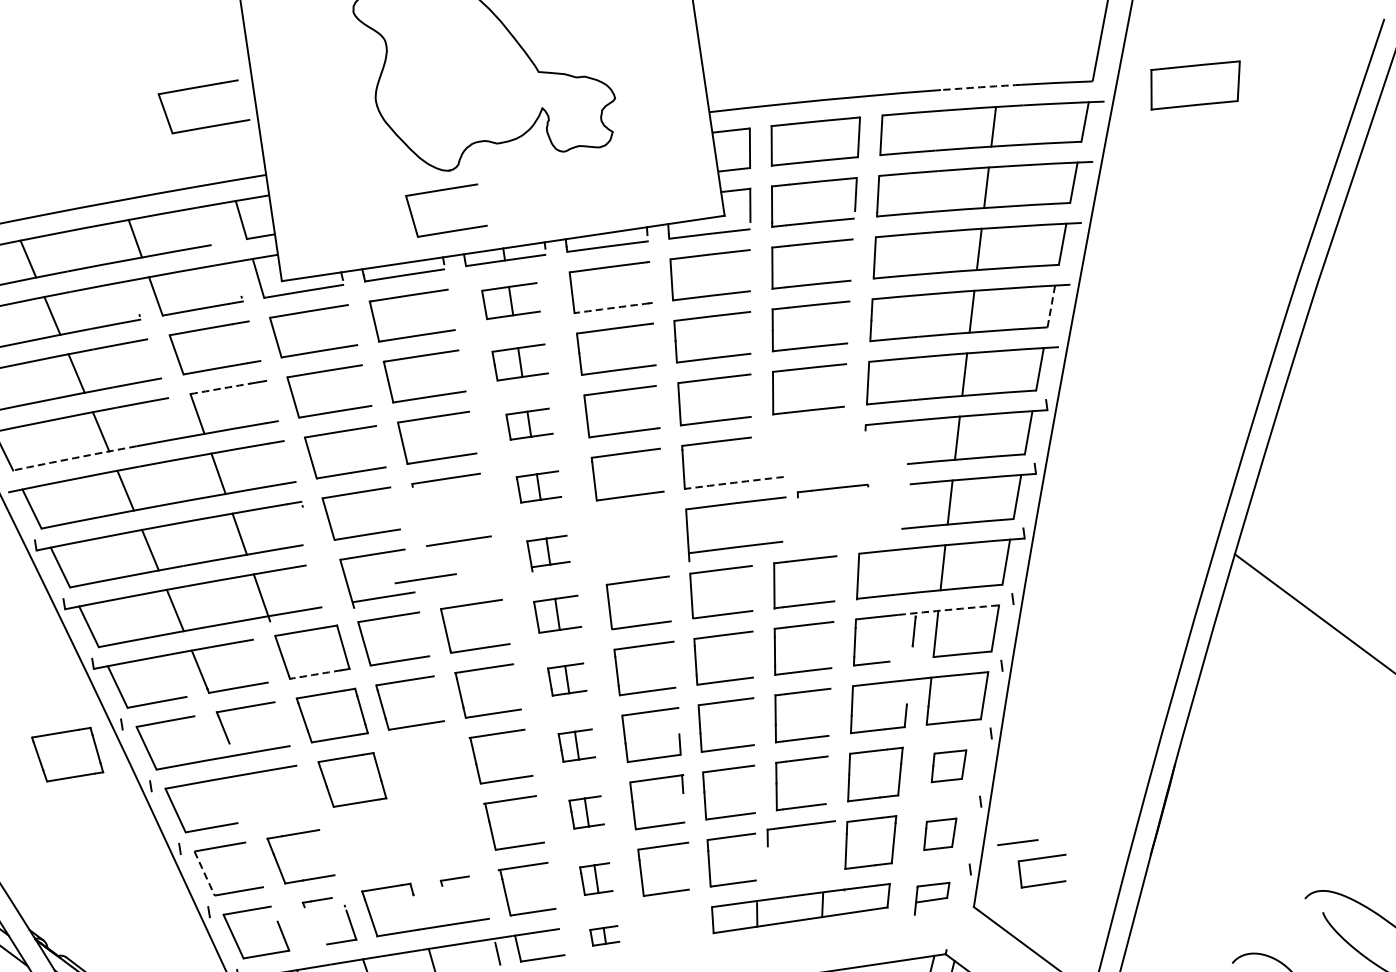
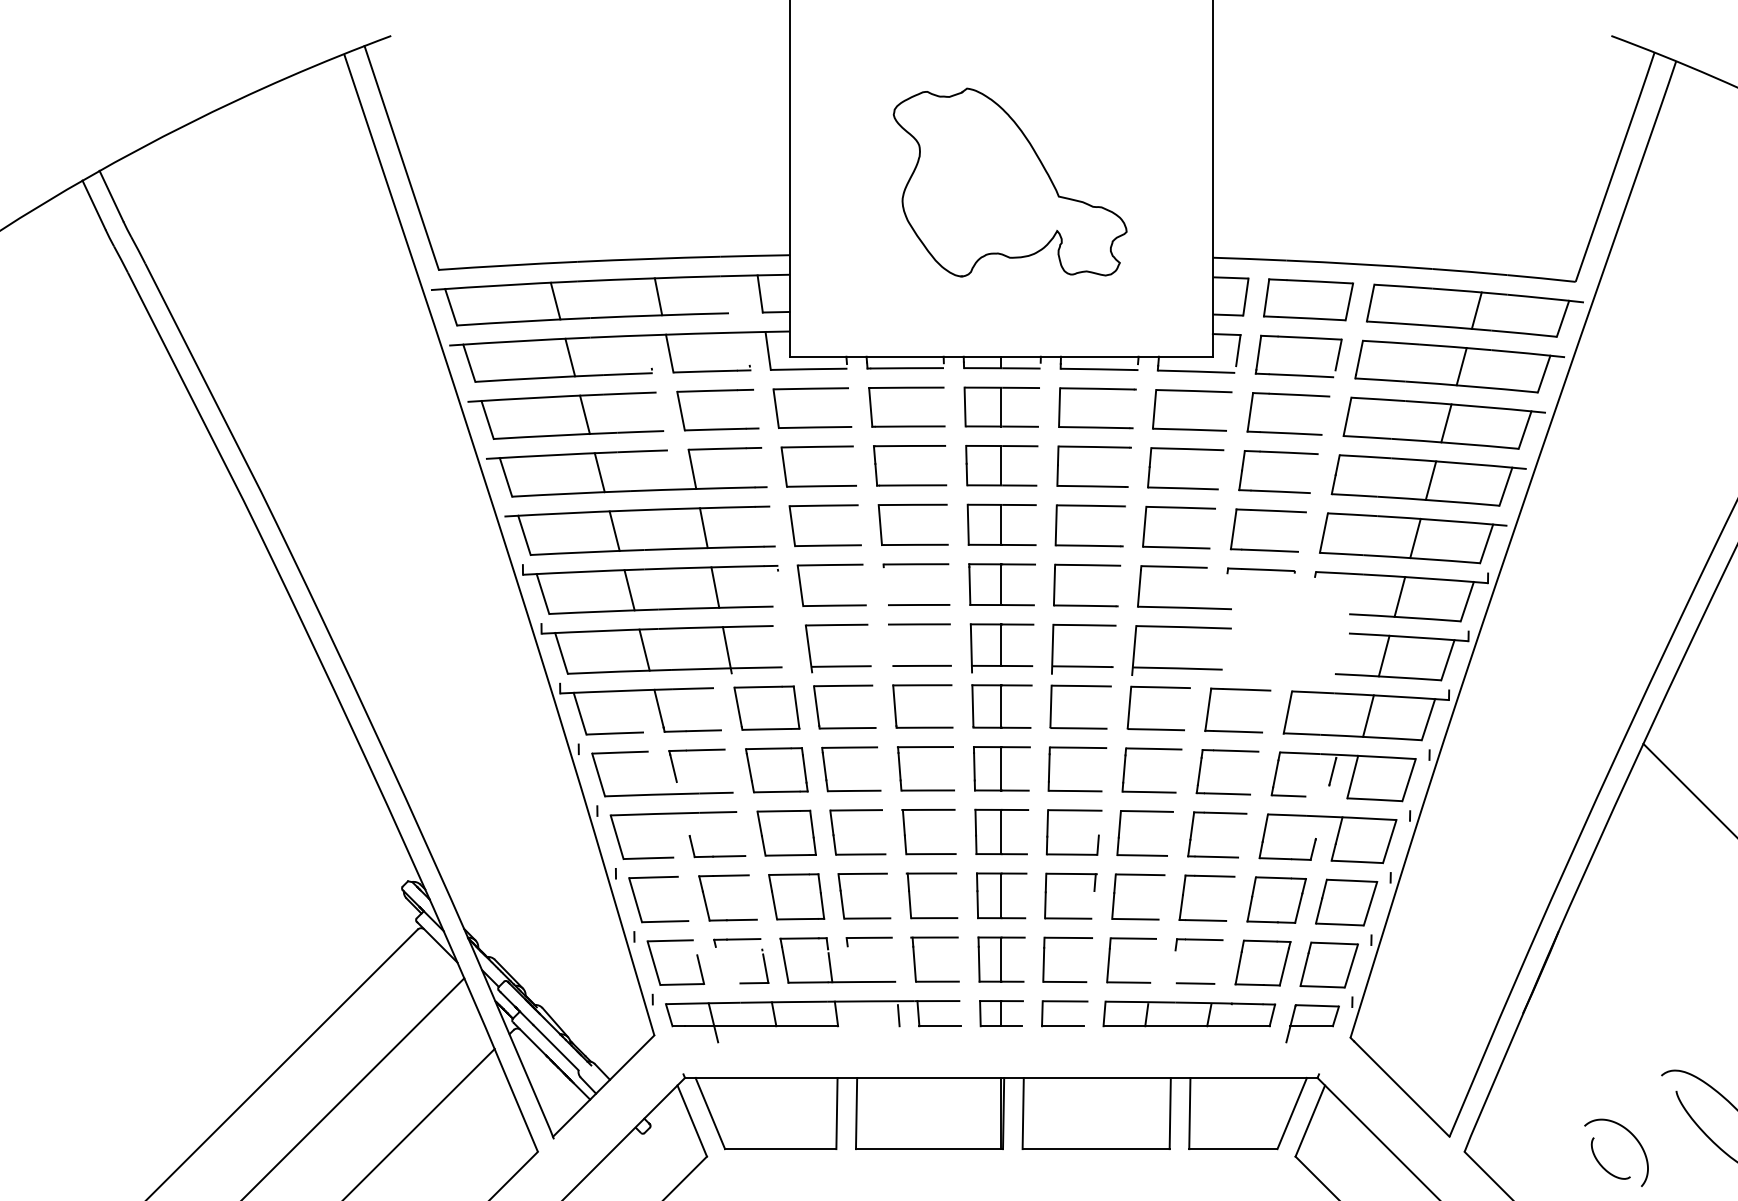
part: (1195, 85) -> (1671, 299), removed
arc: (981, 86) -> (1470, 271), dashed -> solid
part: (200, 87) -> (740, 164), removed
part: (442, 190) -> (952, 294), removed
part: (511, 300) -> (1001, 406), size x1.43
line: (1051, 306) -> (1506, 486), dashed -> solid
arc: (611, 308) -> (1094, 427), dashed -> solid
part: (520, 362) -> (1001, 465), size x1.43
arc: (220, 388) -> (717, 448), dashed -> solid
part: (529, 423) -> (1001, 524), size x1.67
arc: (74, 457) -> (571, 493), dashed -> solid
arc: (733, 482) -> (1184, 607), dashed -> solid
part: (538, 486) -> (1001, 584), size x1.67
part: (831, 489) -> (1260, 570), moved
line: (455, 520) -> (919, 604), added
part: (548, 553) -> (1001, 648), size x1.67
part: (636, 558) -> (1083, 665), added
line: (424, 578) -> (921, 665), moved
arc: (949, 609) -> (1368, 756), dashed -> solid
part: (557, 614) -> (1001, 706), size x1.43
arc: (315, 674) -> (766, 729), dashed -> solid
part: (567, 679) -> (1001, 768), size x1.67
part: (576, 745) -> (1001, 831), size x1.67
part: (423, 746) -> (857, 811), added
part: (67, 755) -> (523, 770), removed
part: (948, 766) -> (1346, 902), size x1.67
part: (440, 811) -> (864, 874), added
part: (586, 812) -> (1001, 895), size x1.67
part: (283, 814) -> (717, 855), added
part: (800, 832) -> (1198, 944), size x0.71
part: (939, 833) -> (1328, 964), size x1.67
line: (1017, 842) -> (1195, 983), moved
part: (372, 844) -> (796, 896), added
part: (1041, 859) -> (1064, 1002), moved
line: (204, 873) -> (635, 900), dashed -> solid
part: (596, 879) -> (1001, 959), size x1.67
part: (454, 880) -> (868, 941), size x1.67
part: (931, 897) -> (1312, 1023), size x1.43
part: (317, 902) -> (737, 942), size x1.67
line: (418, 913) -> (830, 967), added
part: (604, 935) -> (1001, 1013), size x1.67

